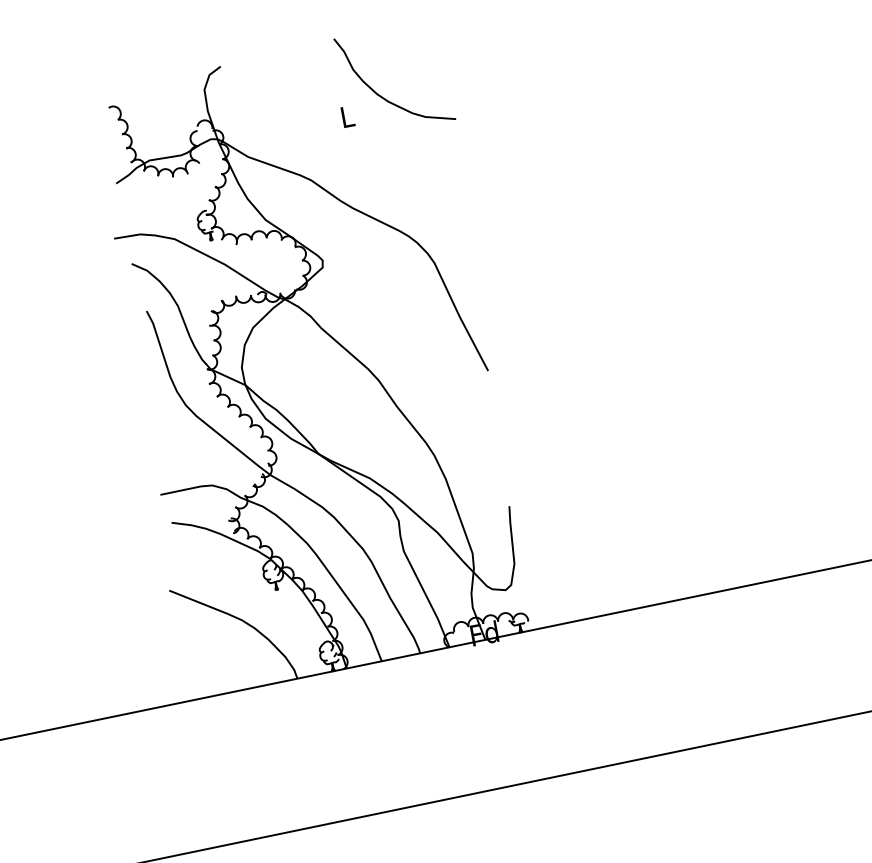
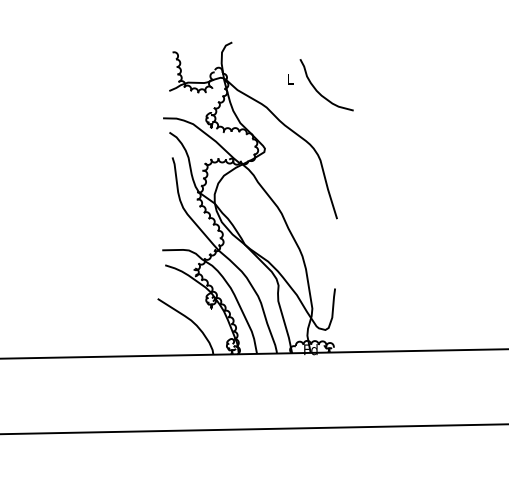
curve: (383, 96) -> (319, 92), moved

